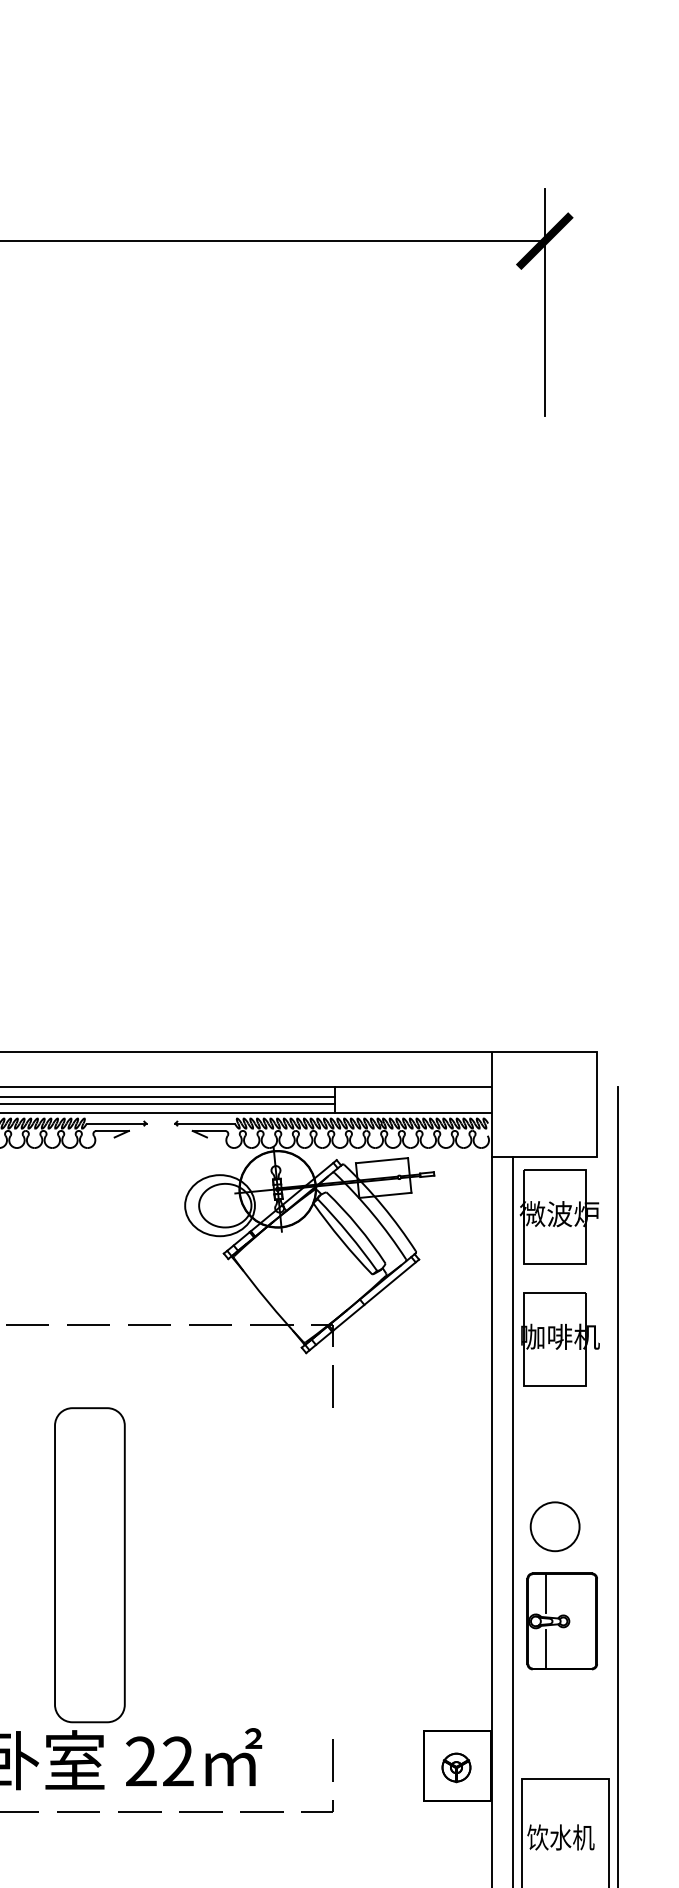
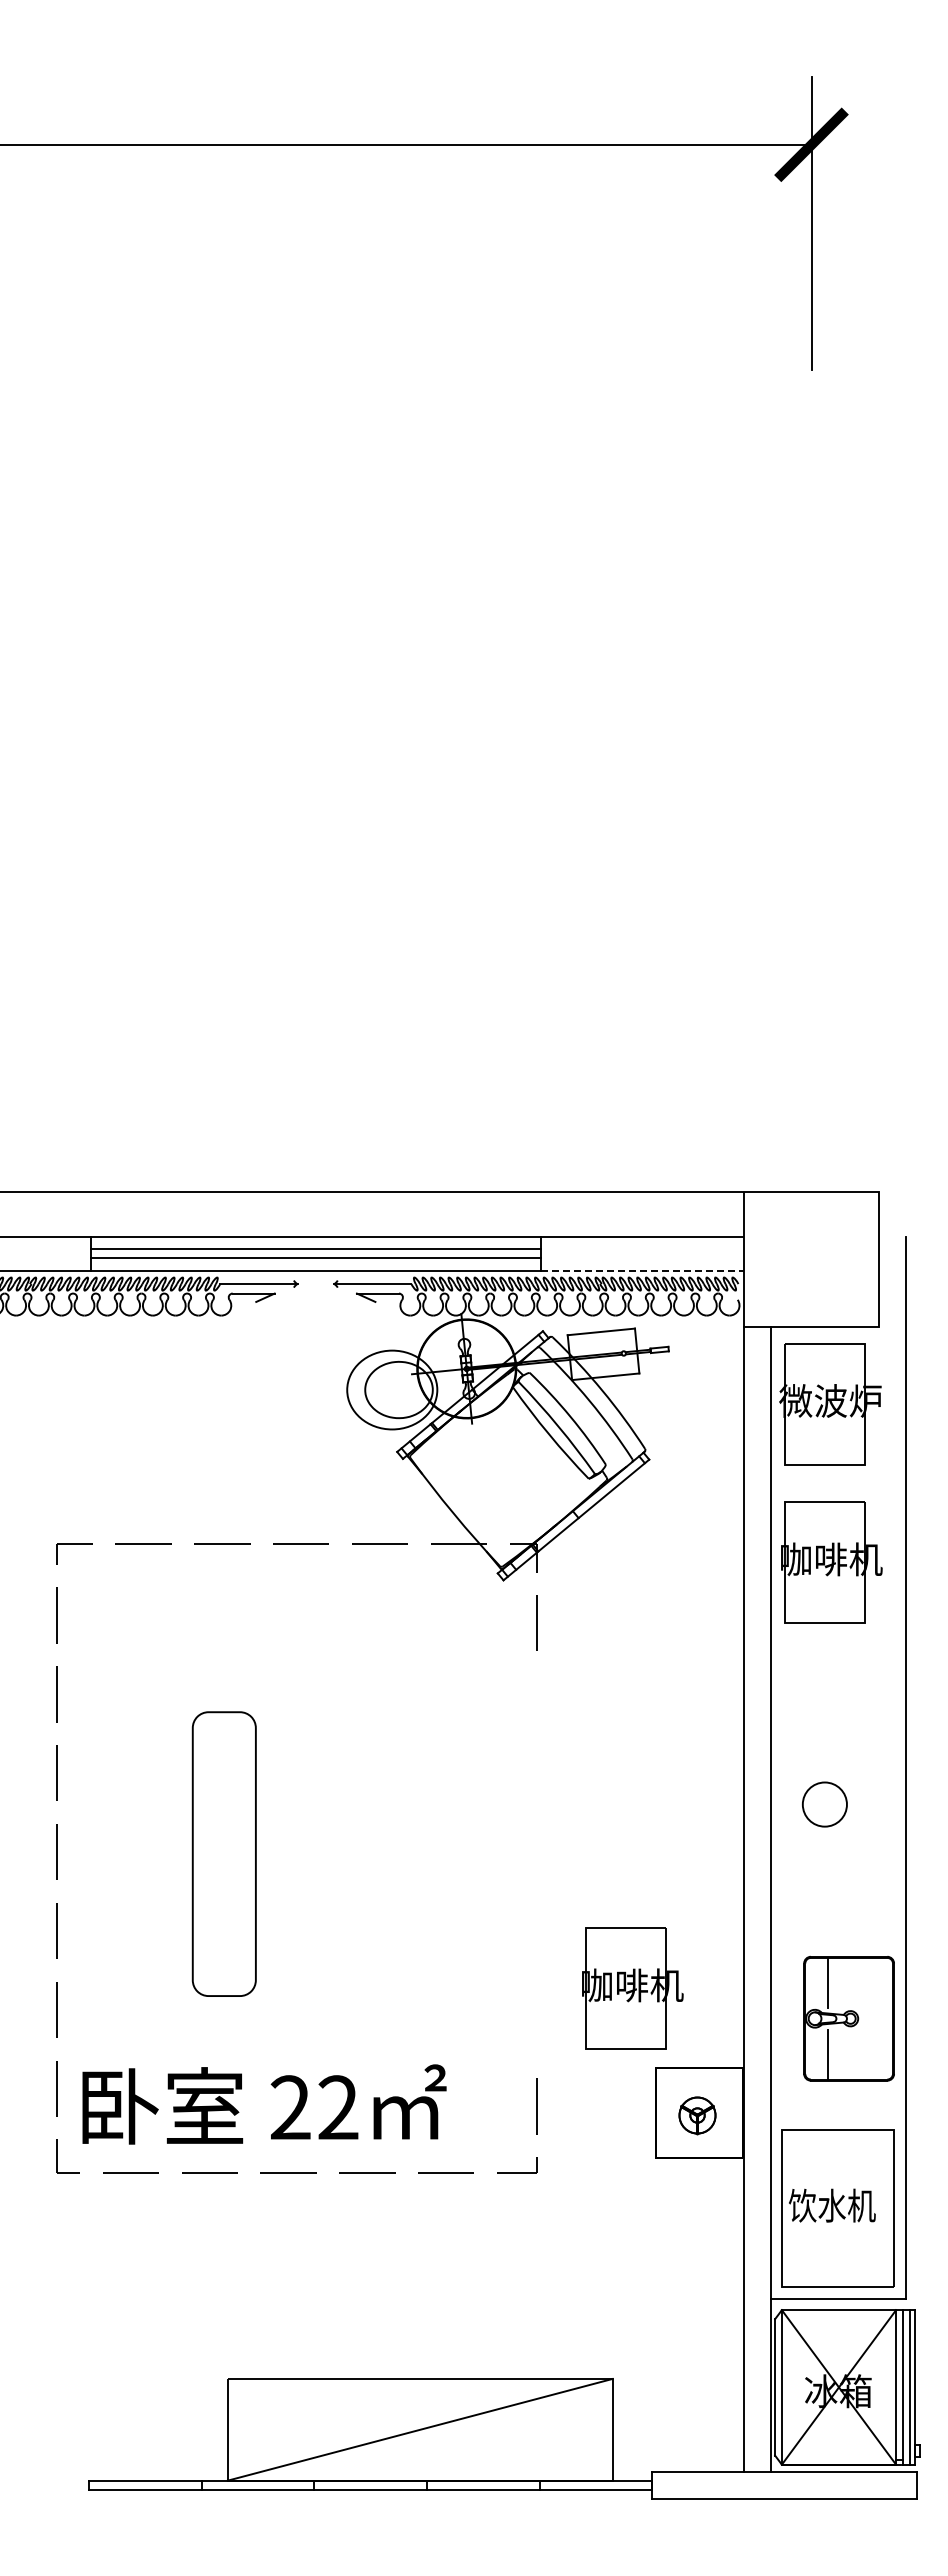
line: (414, 1113) -> (643, 1270), solid -> dashed
circle: (554, 1526) -> (824, 1804), size x0.7
part: (90, 1564) -> (224, 1853), size x0.7
part: (561, 1621) -> (848, 2018), moved
part: (406, 1669) -> (632, 1988), added

